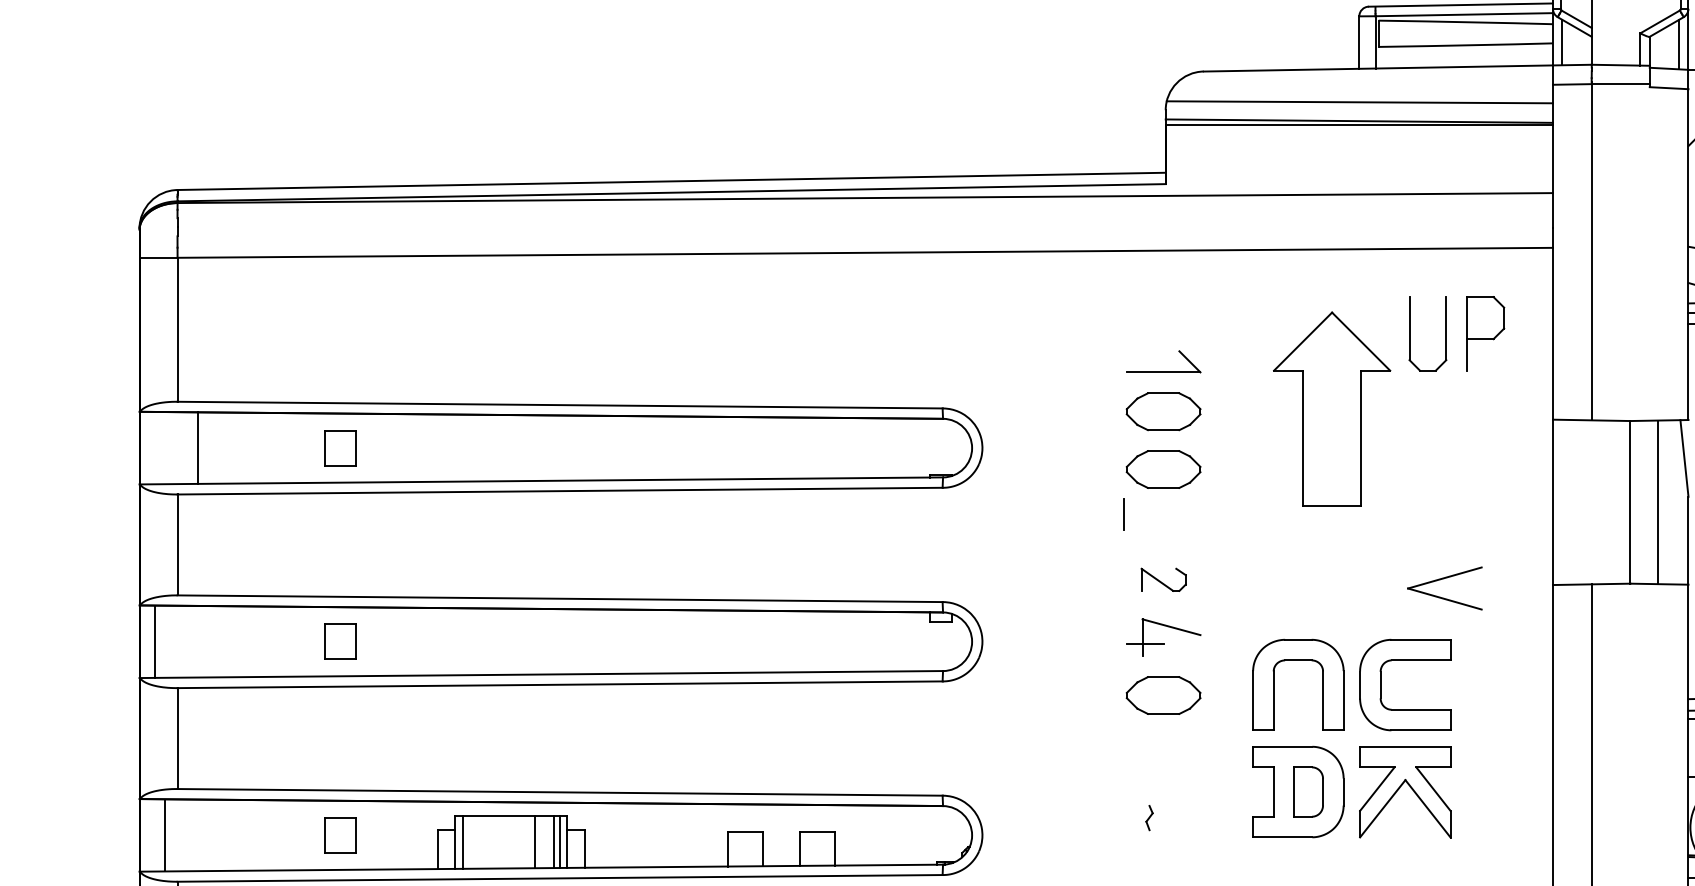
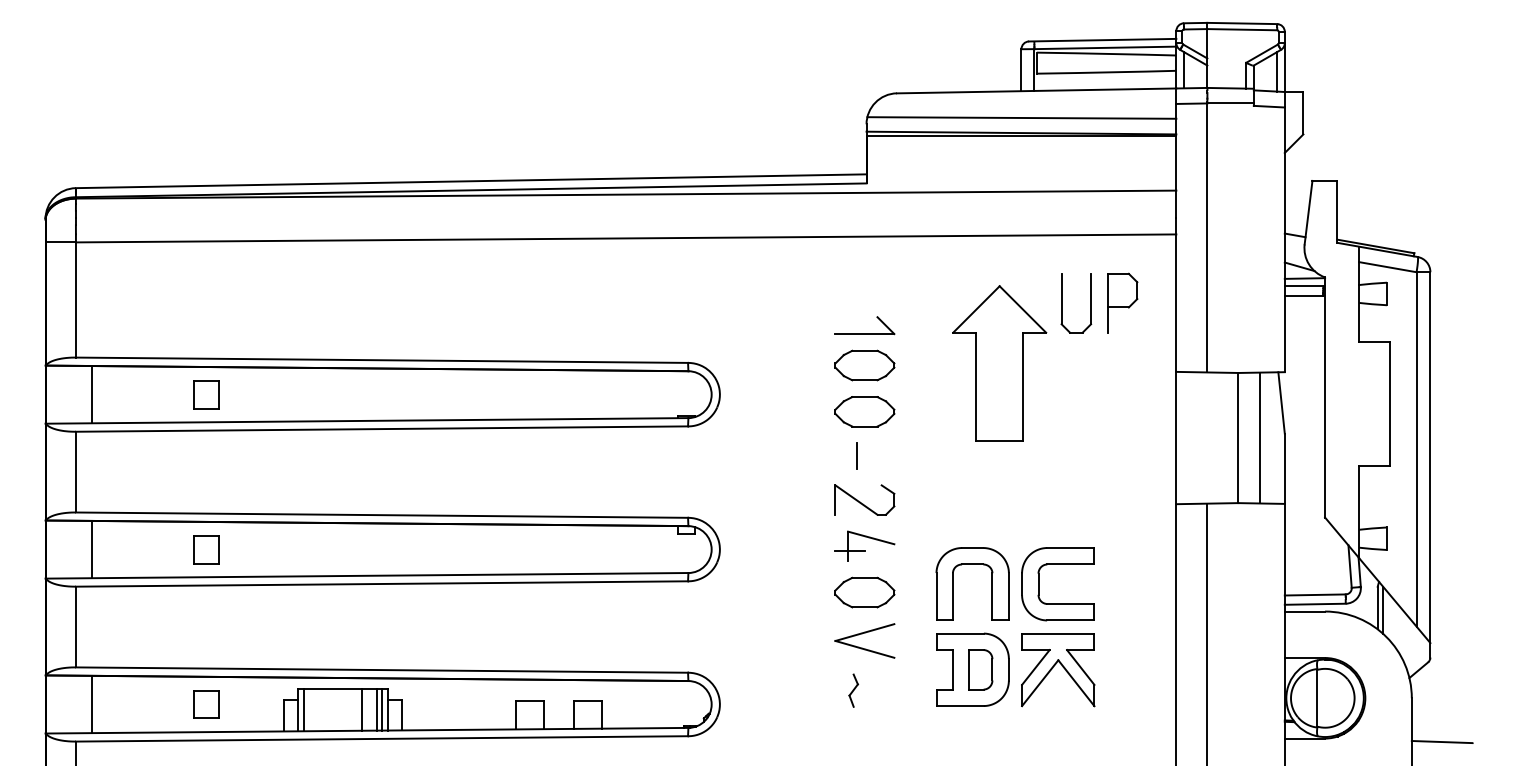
line: (1124, 514) -> (856, 455), moved
part: (1163, 579) -> (864, 499), size x1.67
part: (1441, 580) -> (862, 634), moved
line: (155, 641) -> (92, 549), moved
part: (1149, 817) -> (853, 690), size x1.67
line: (165, 835) -> (92, 704), moved

